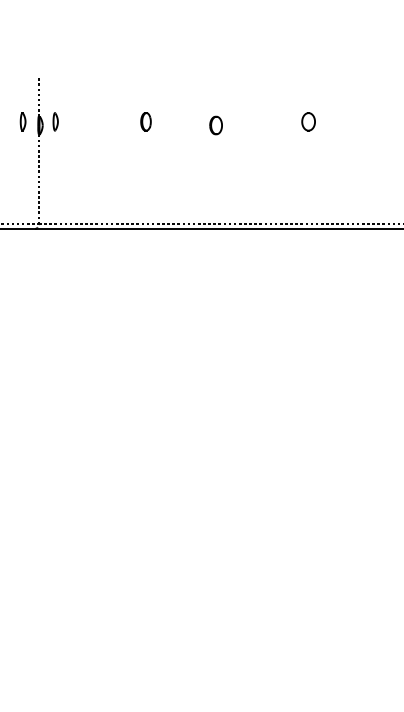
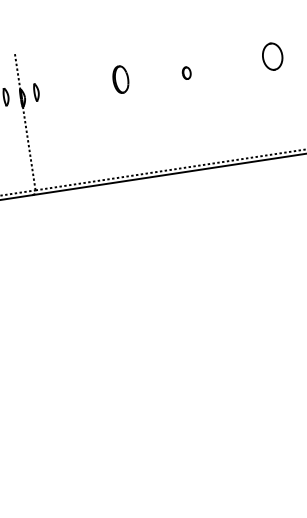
part: (145, 121) -> (120, 79), size x1.6
part: (308, 121) -> (272, 56), size x1.6
part: (215, 125) -> (186, 73), size x0.7

